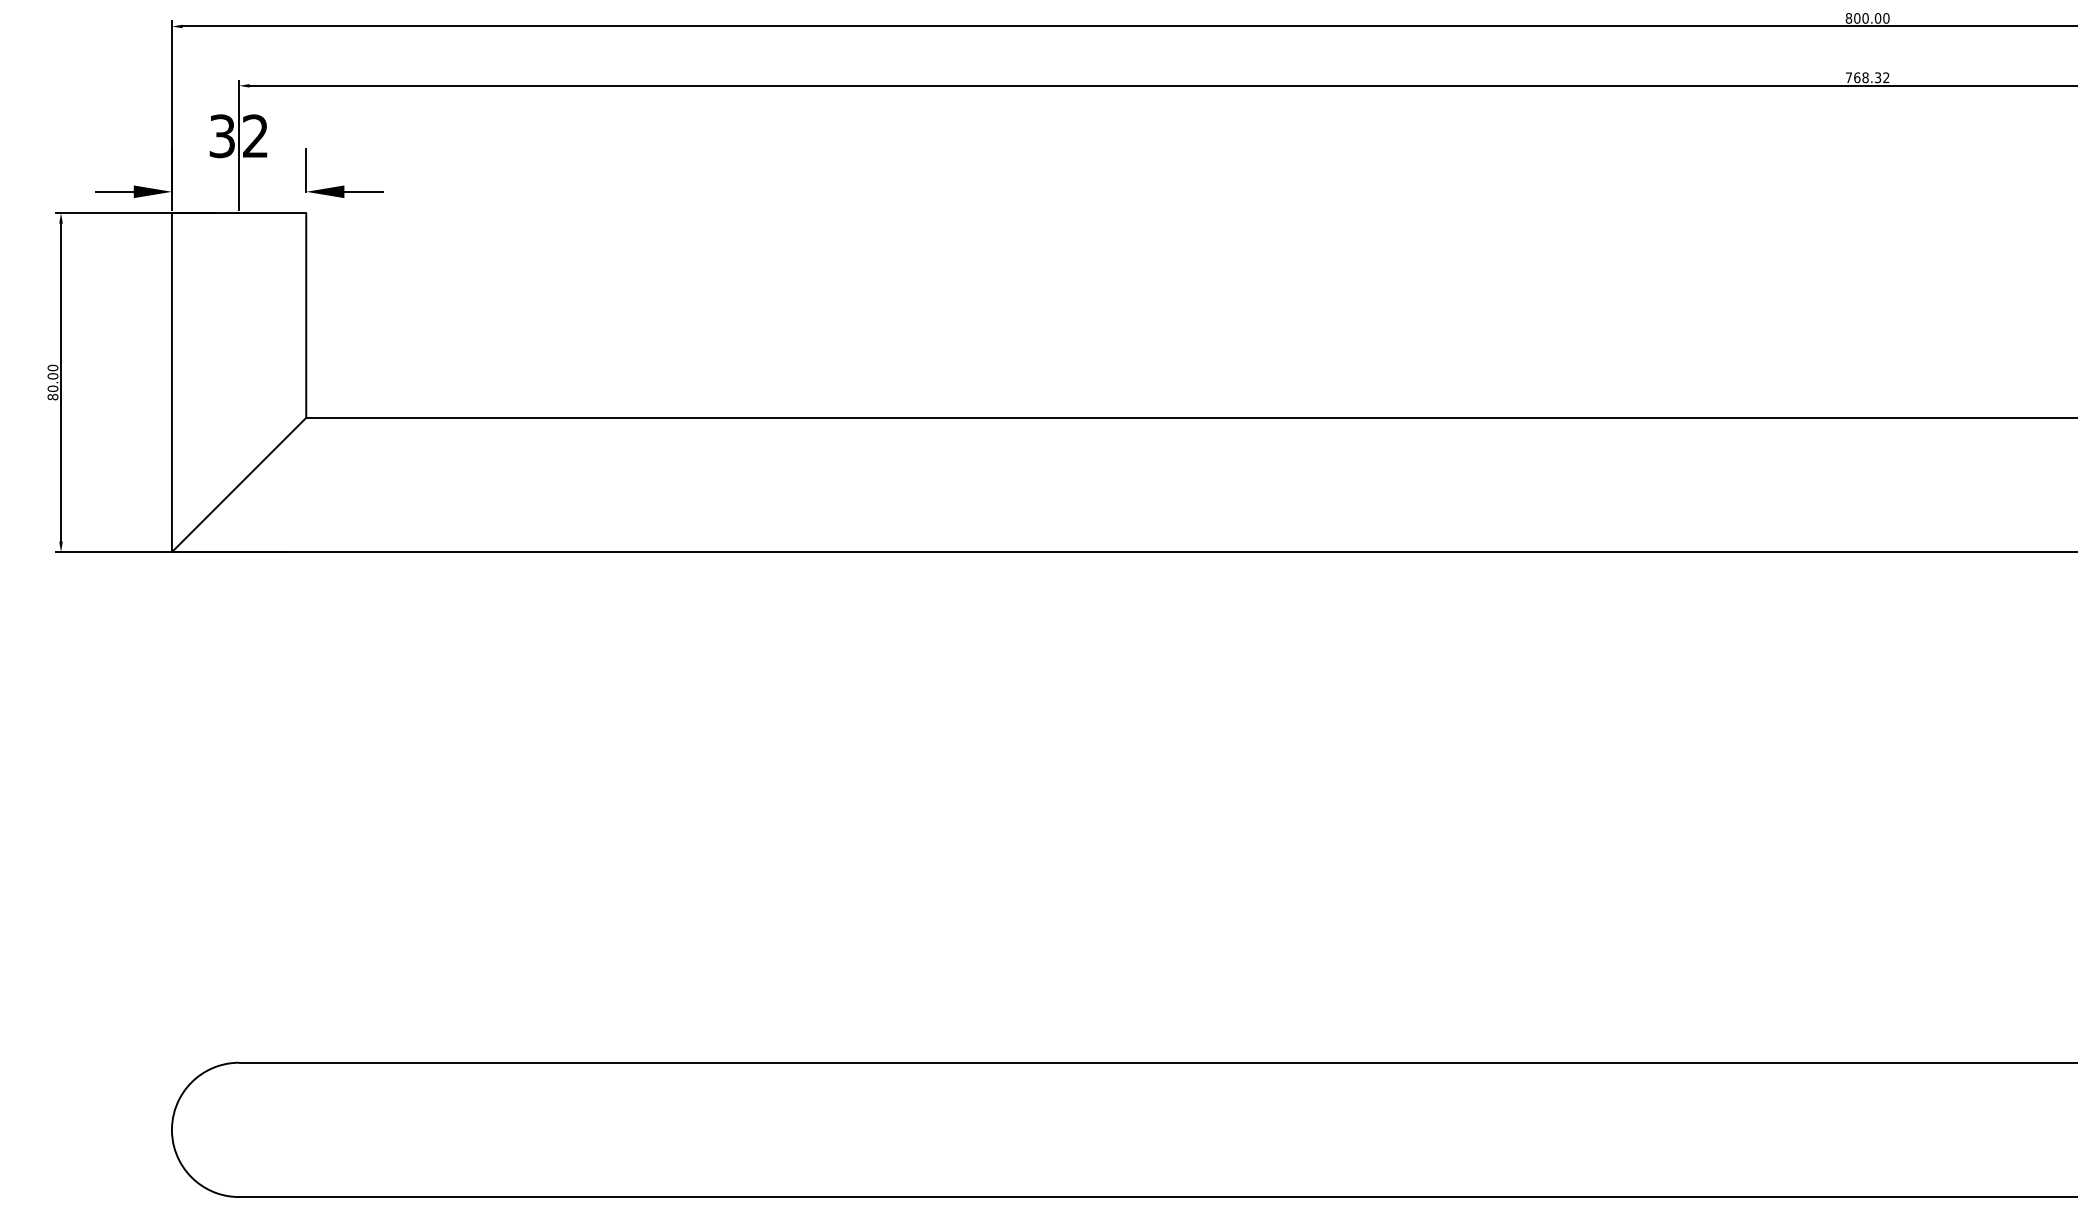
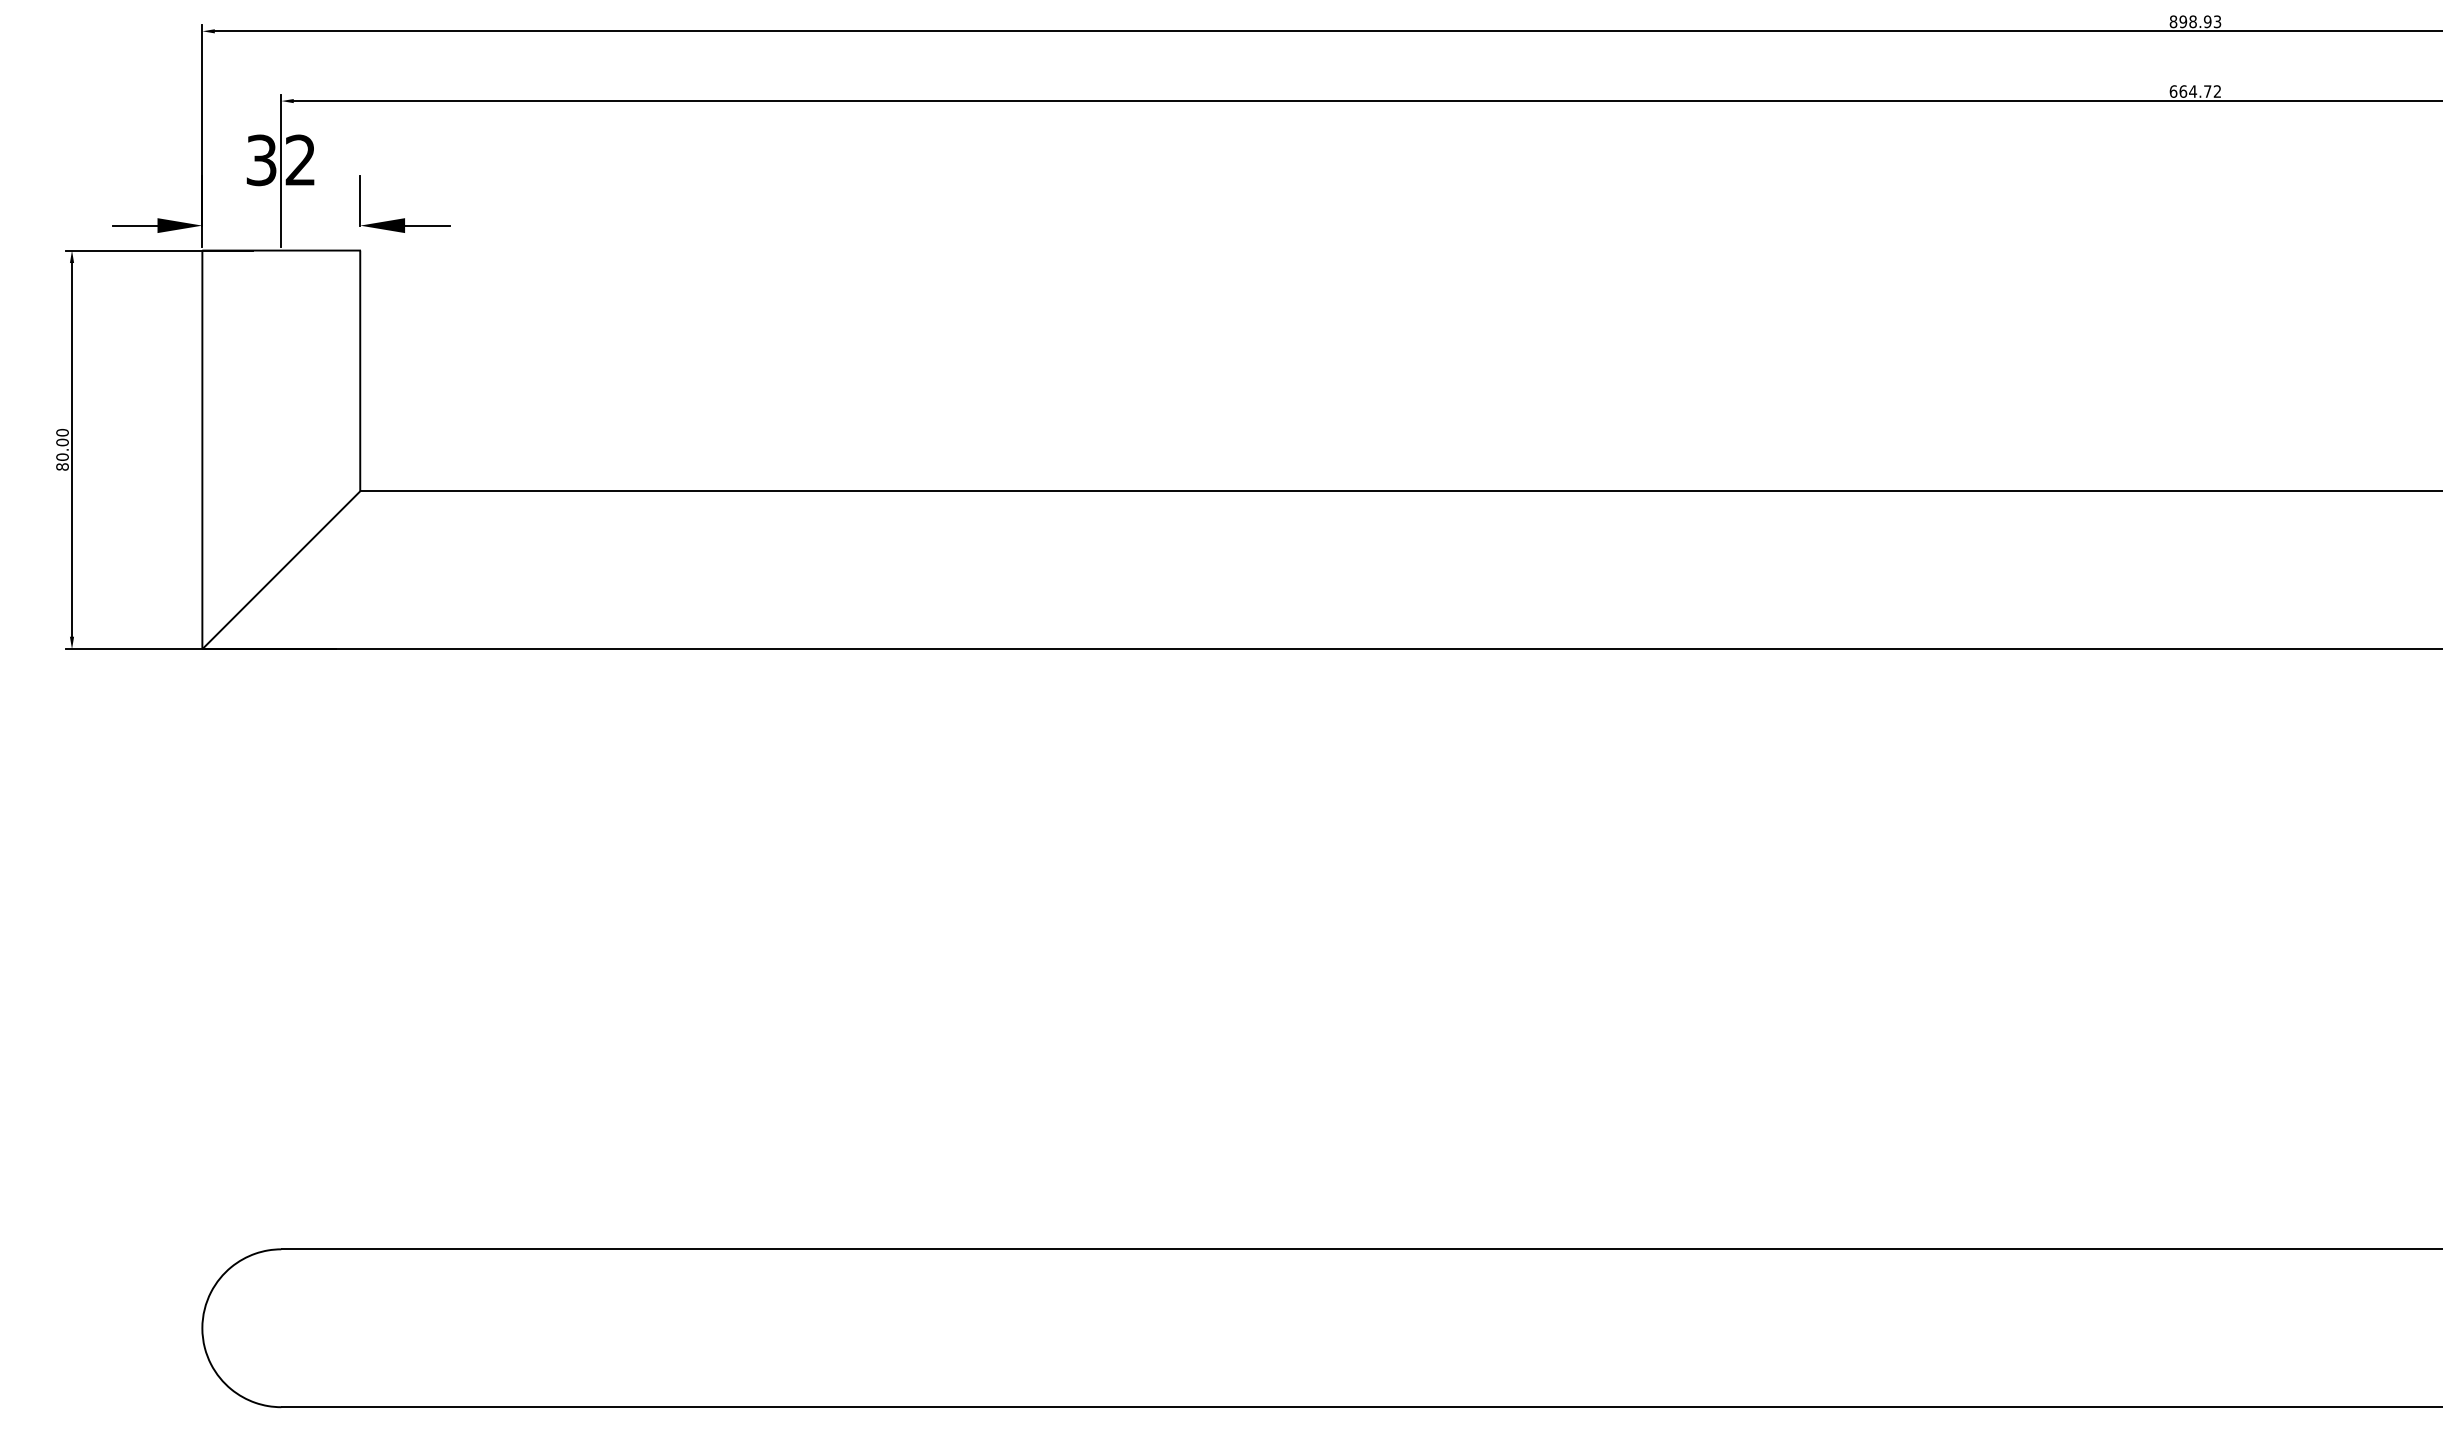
text: (1871, 18) -> (2200, 21), 800.00 -> 898.93
text: (1863, 77) -> (2190, 91), 768.32 -> 664.72

